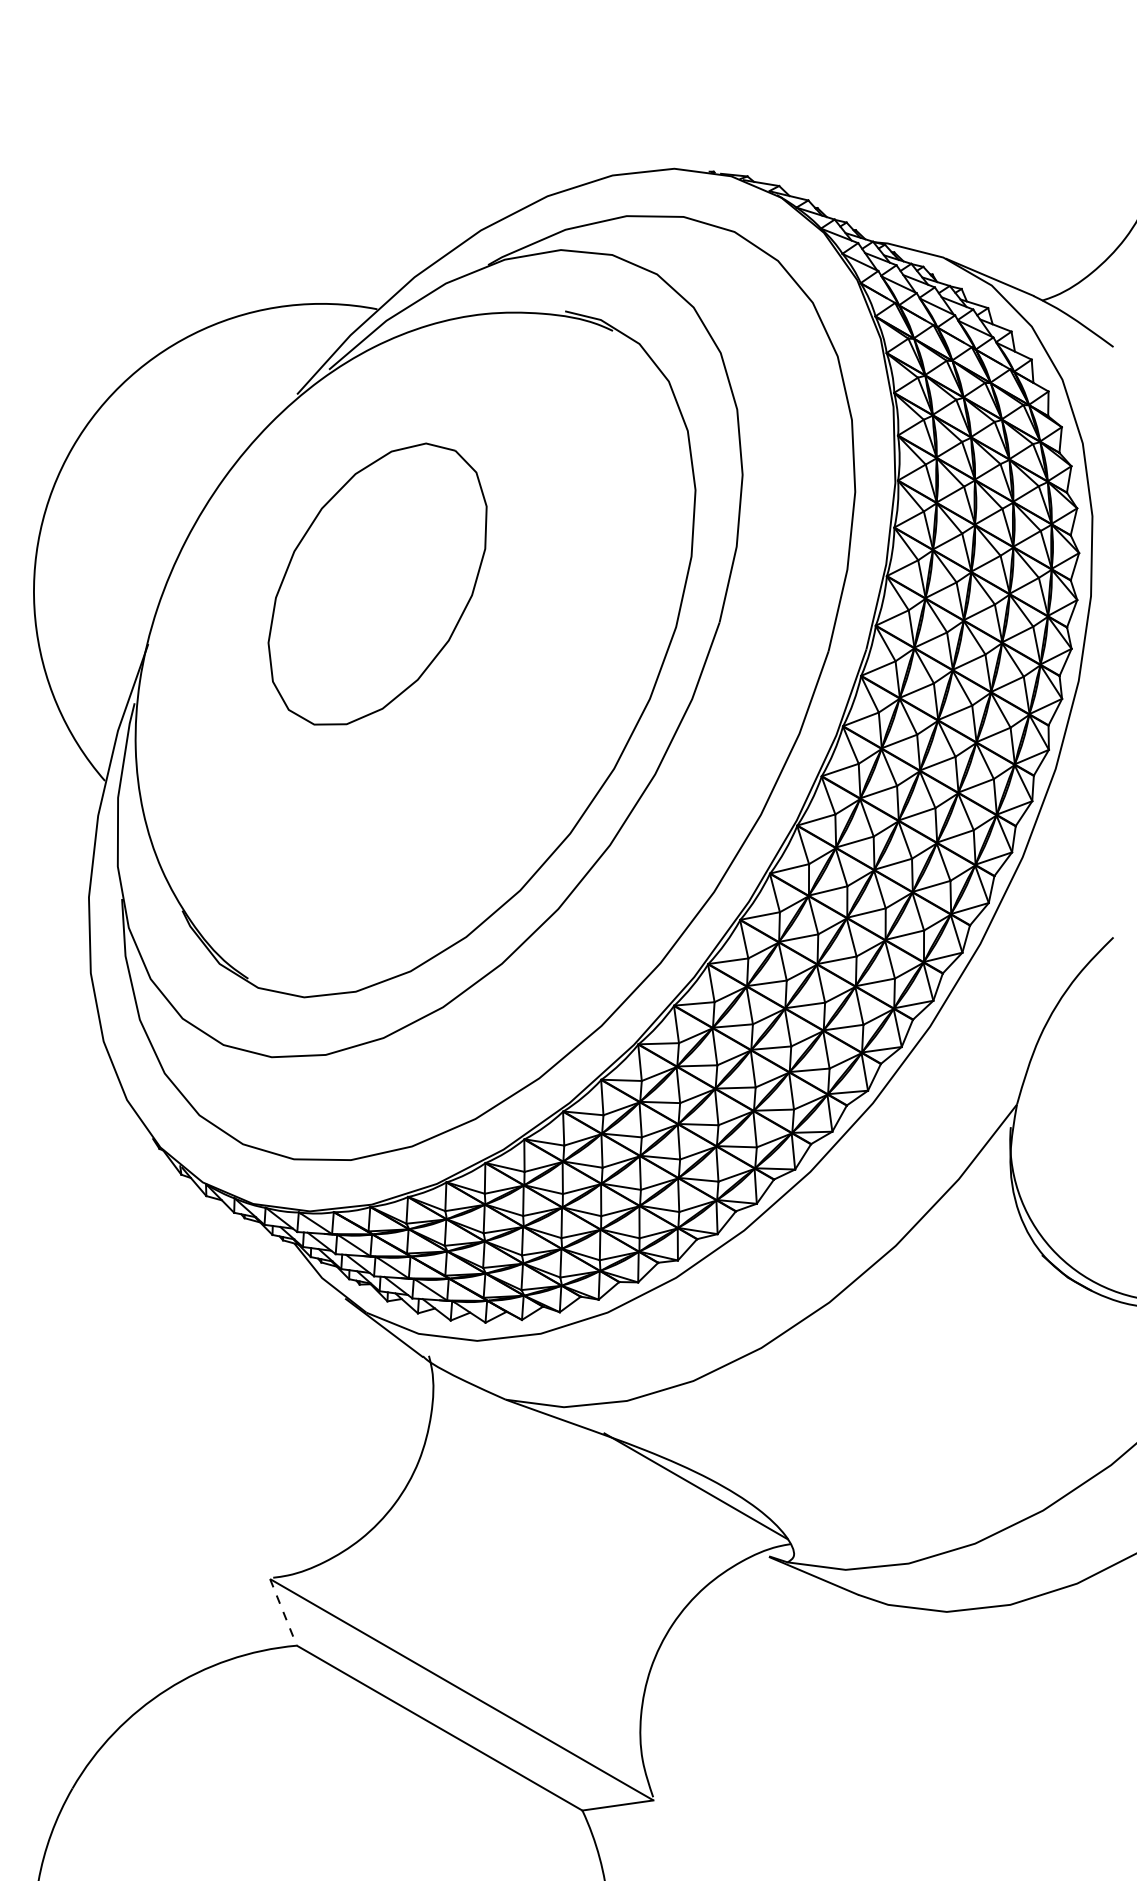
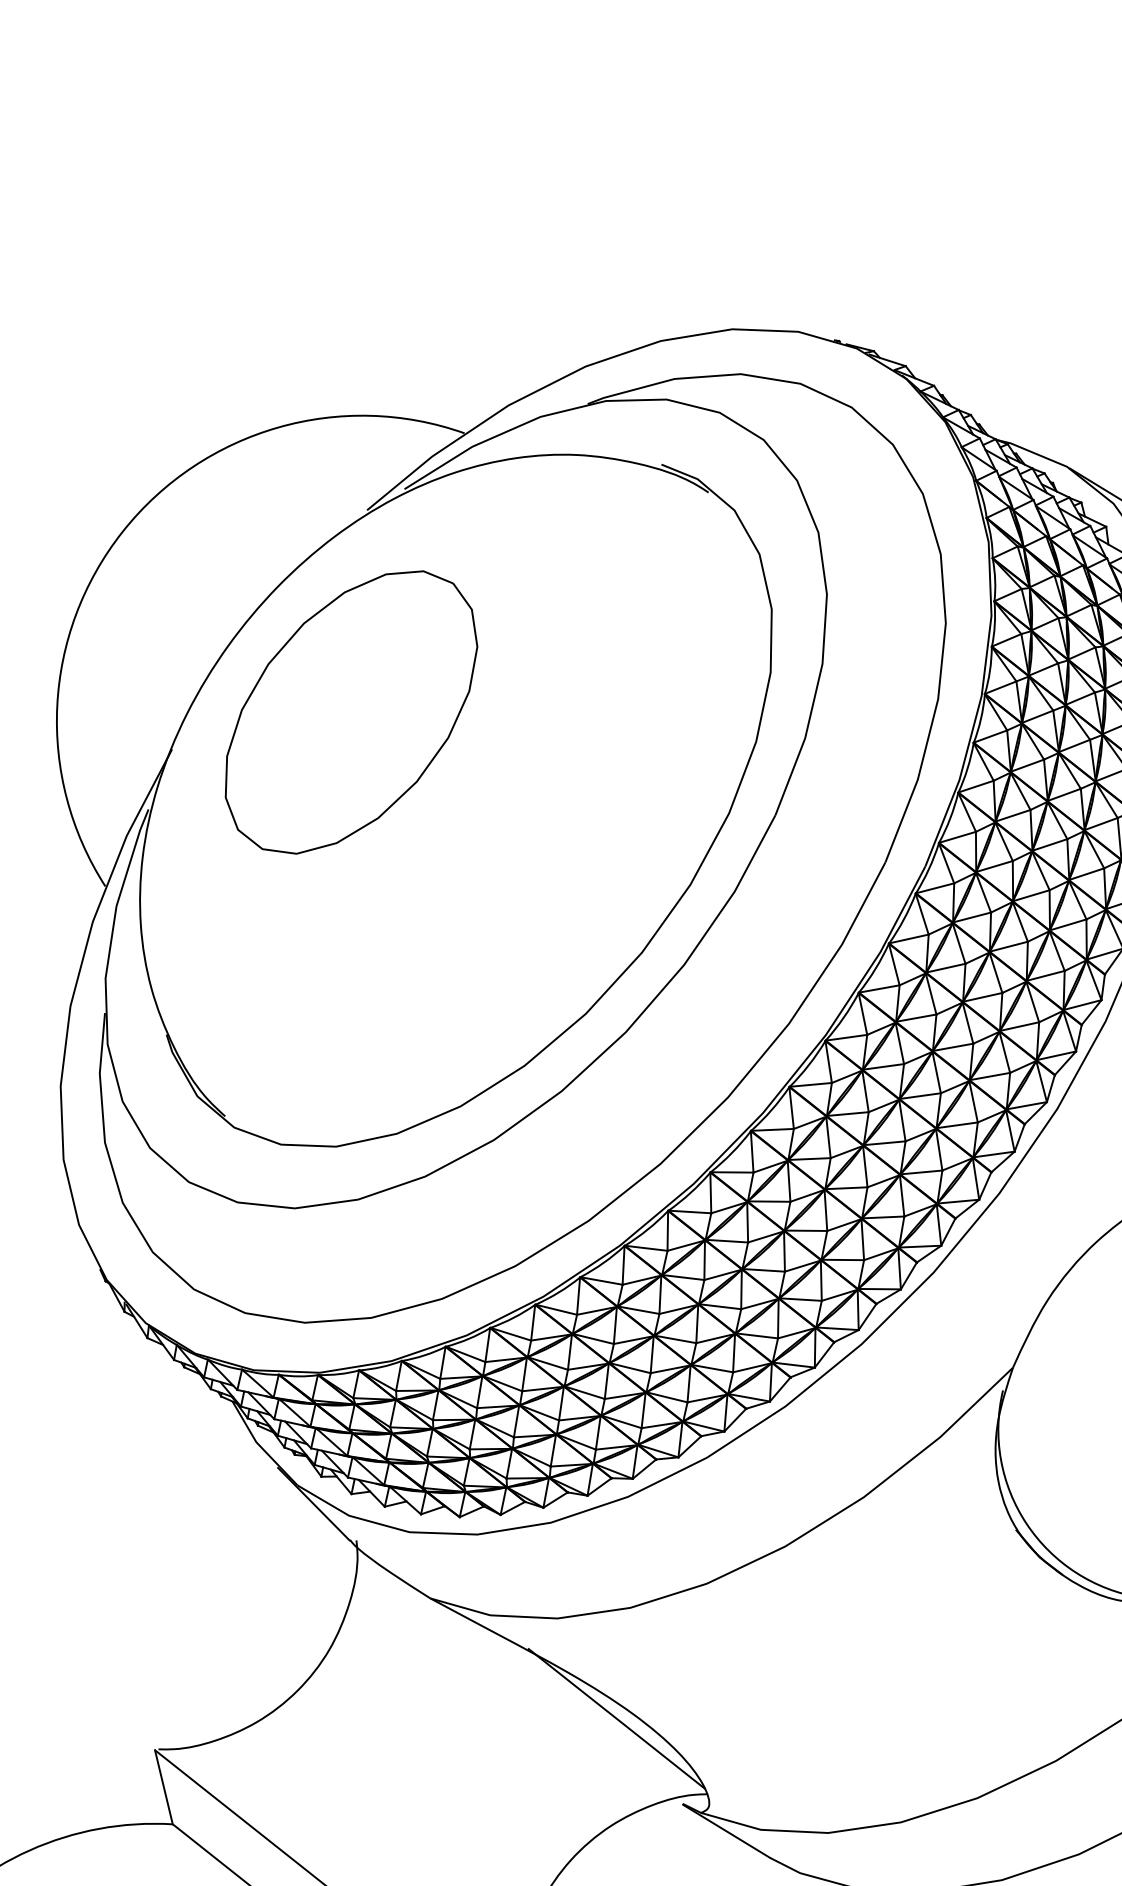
part: (377, 583) -> (350, 710), moved
line: (283, 1612) -> (163, 1787), dashed -> solid

